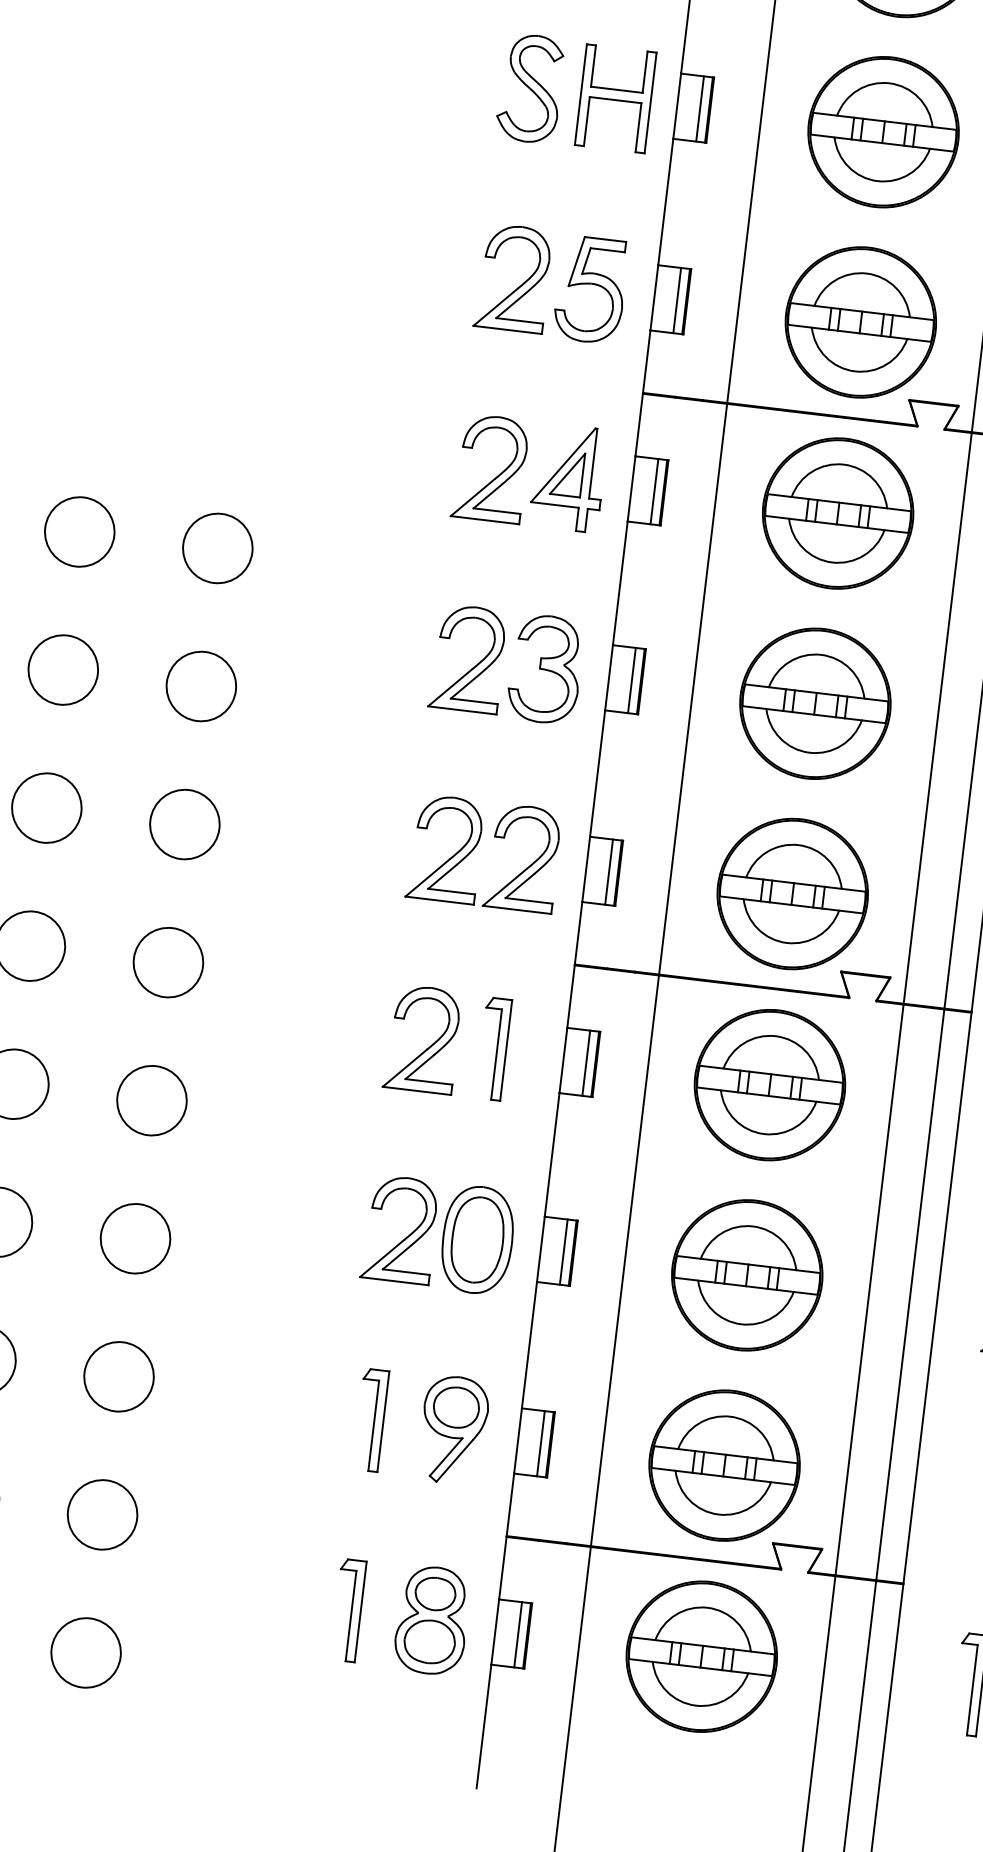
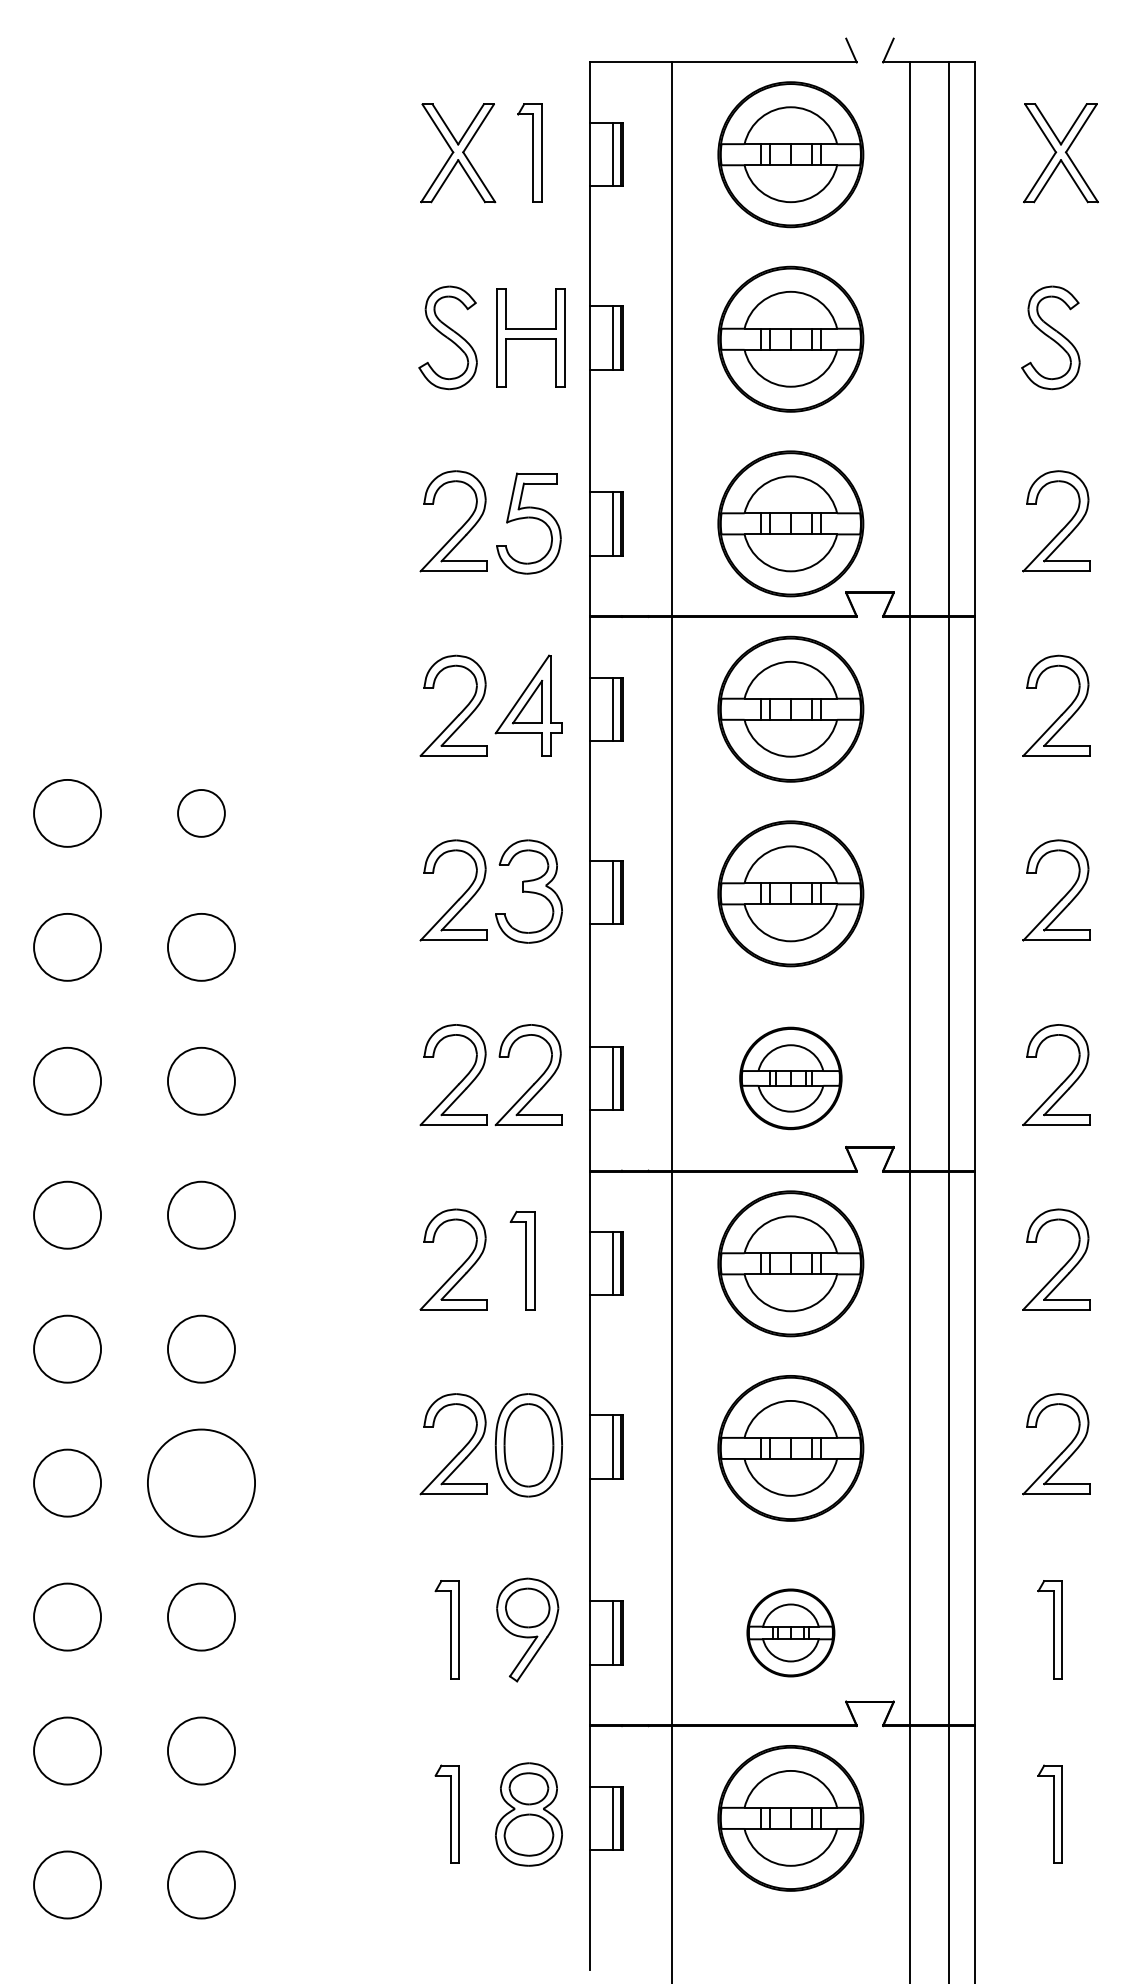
circle: (217, 548) -> (201, 813), size x0.7
part: (792, 894) -> (790, 1078), size x0.7
circle: (135, 1238) -> (201, 1482), size x1.6
part: (724, 1465) -> (790, 1632), size x0.6

